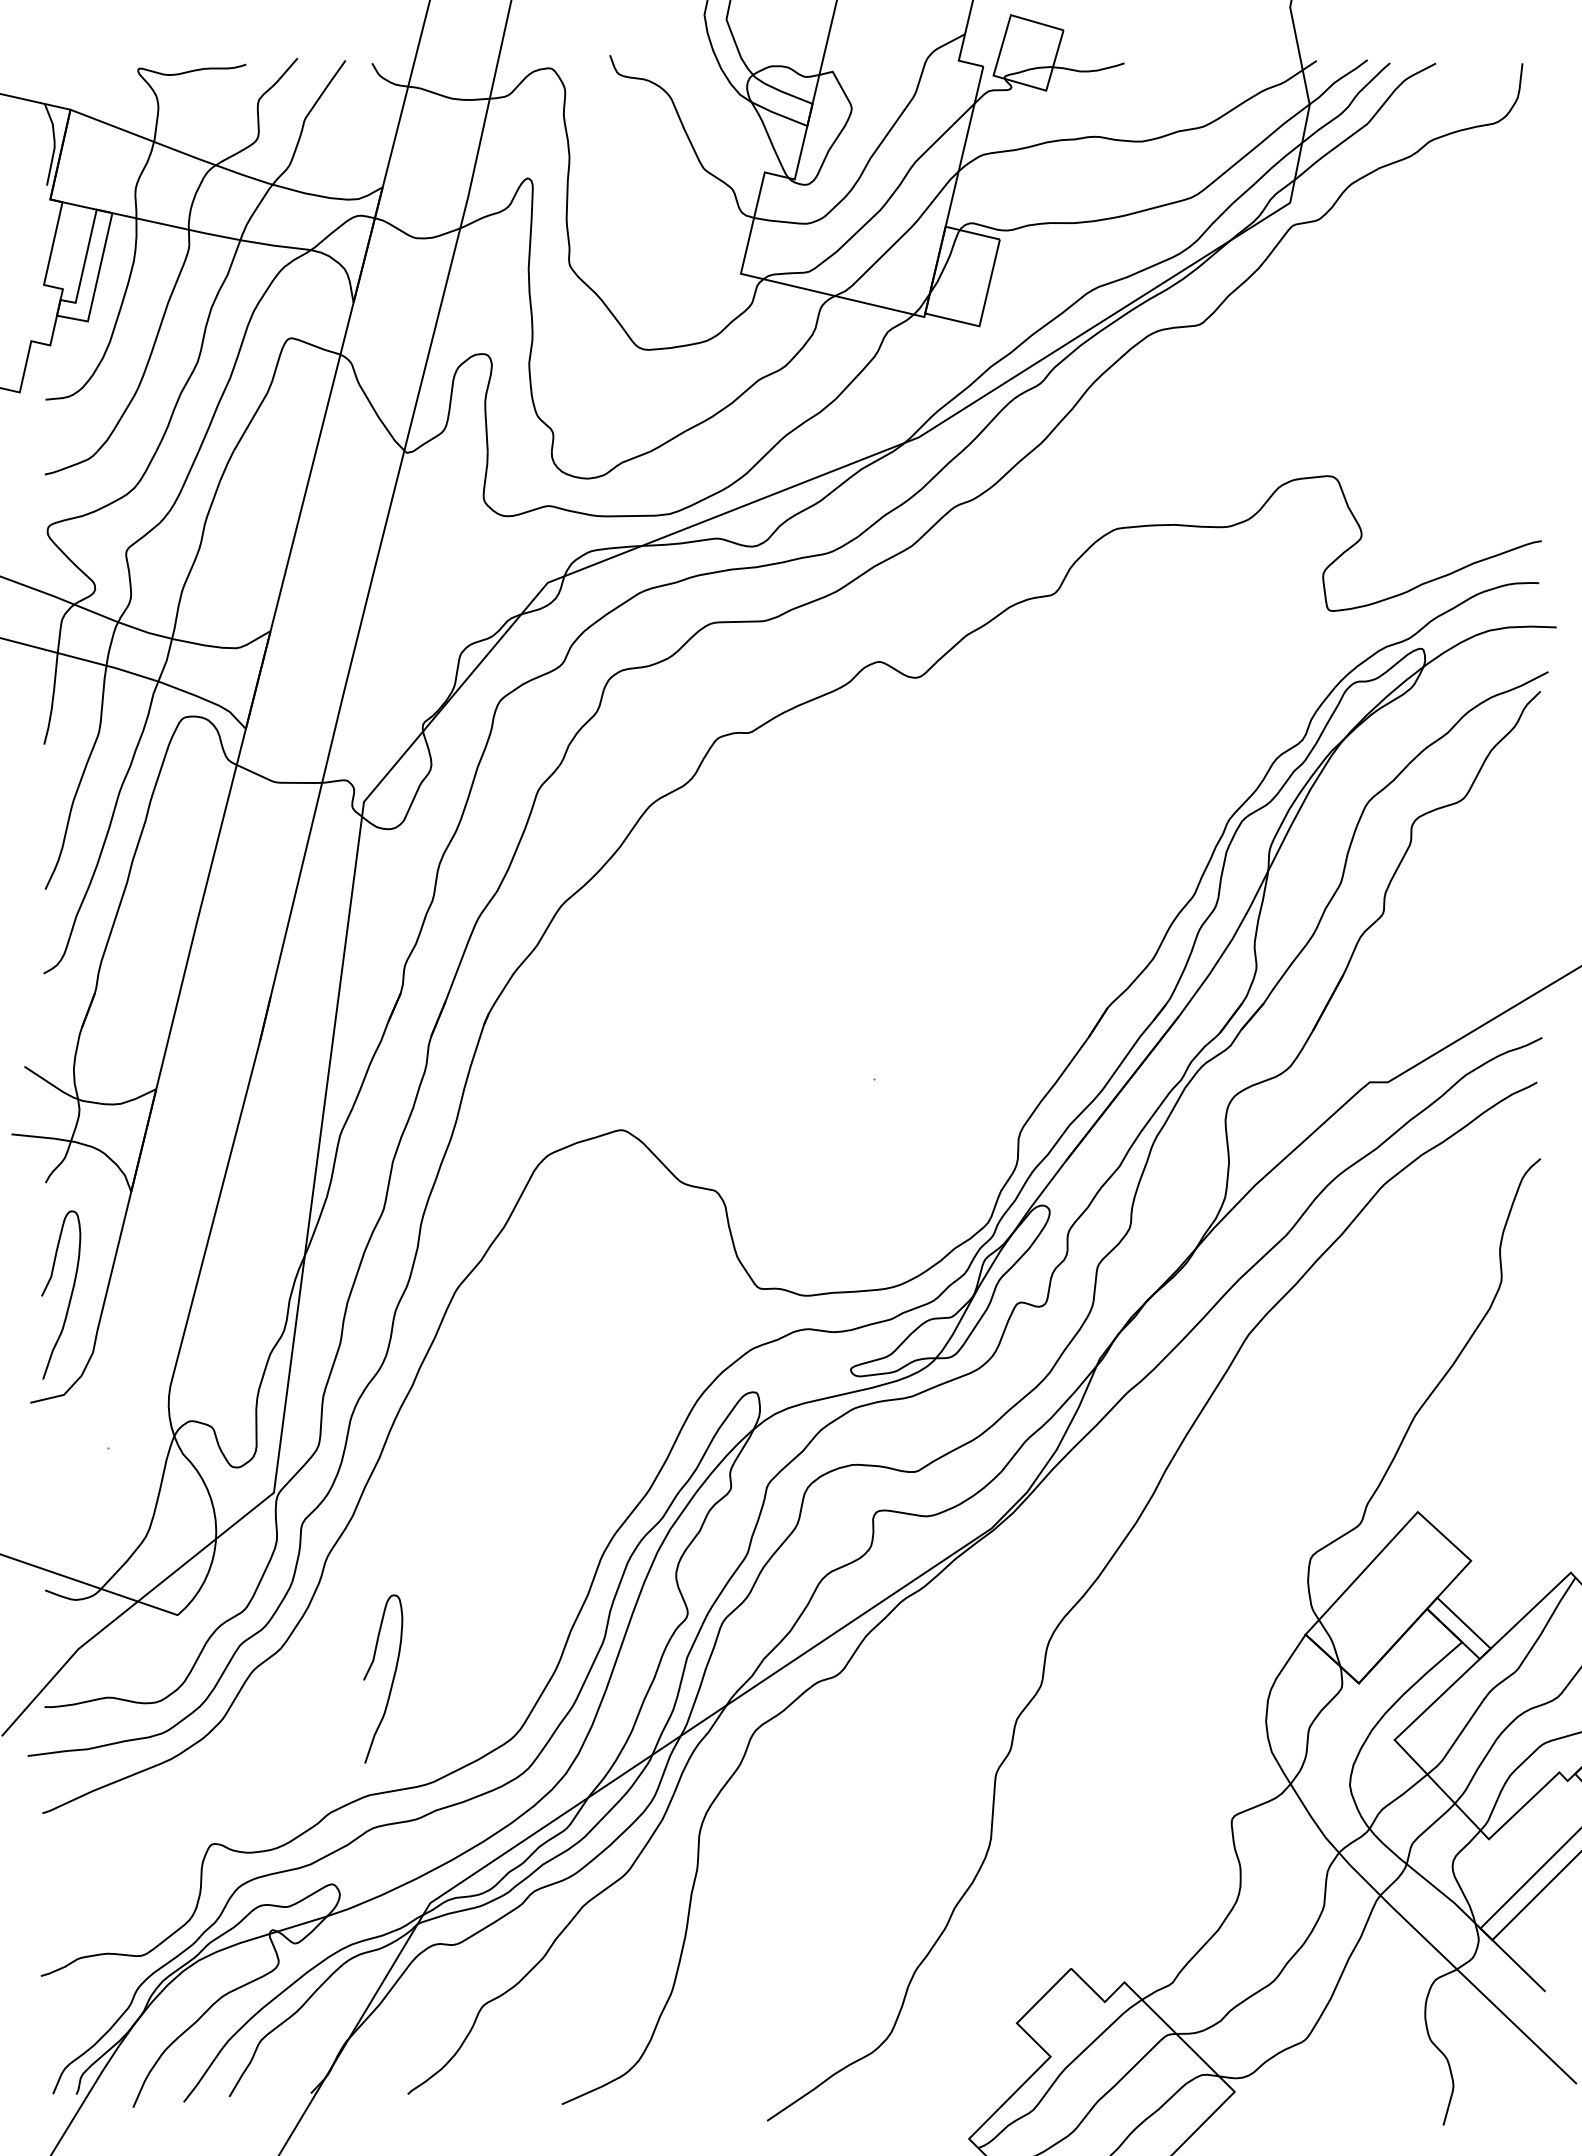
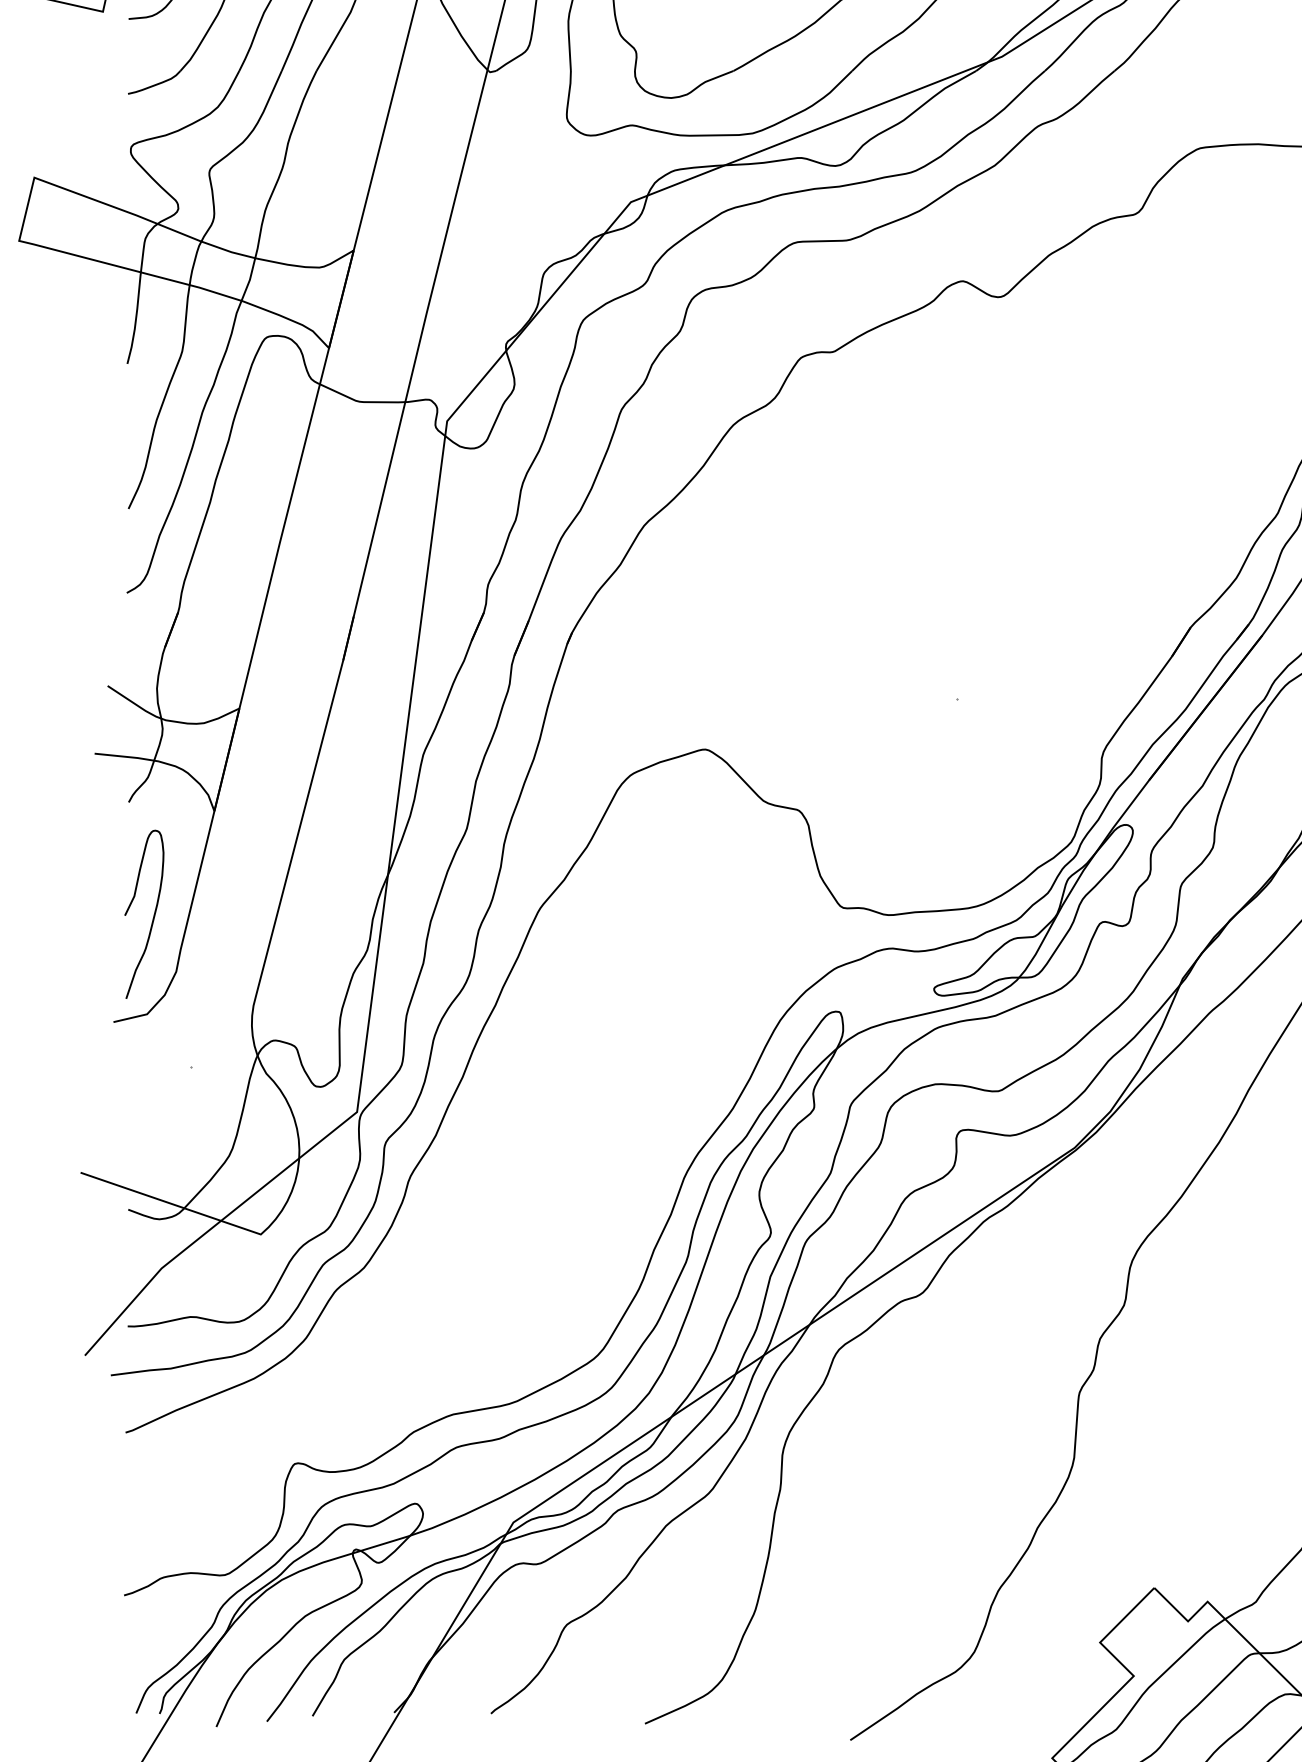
curve: (391, 1682) -> (474, 1301), removed

